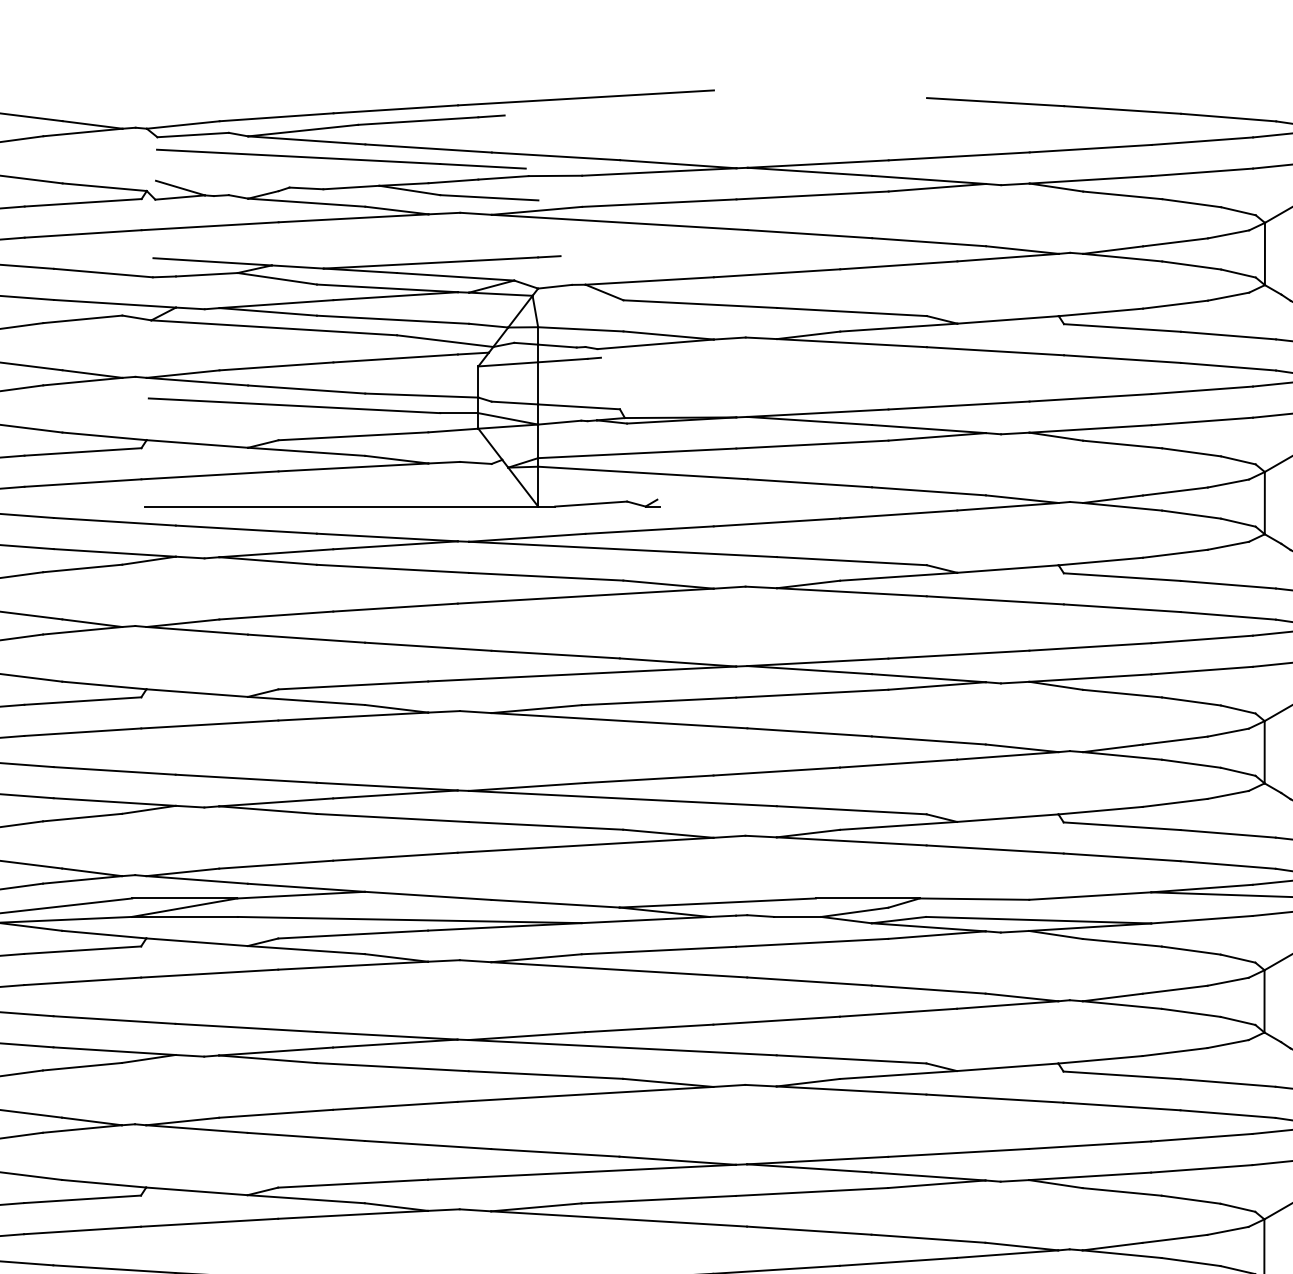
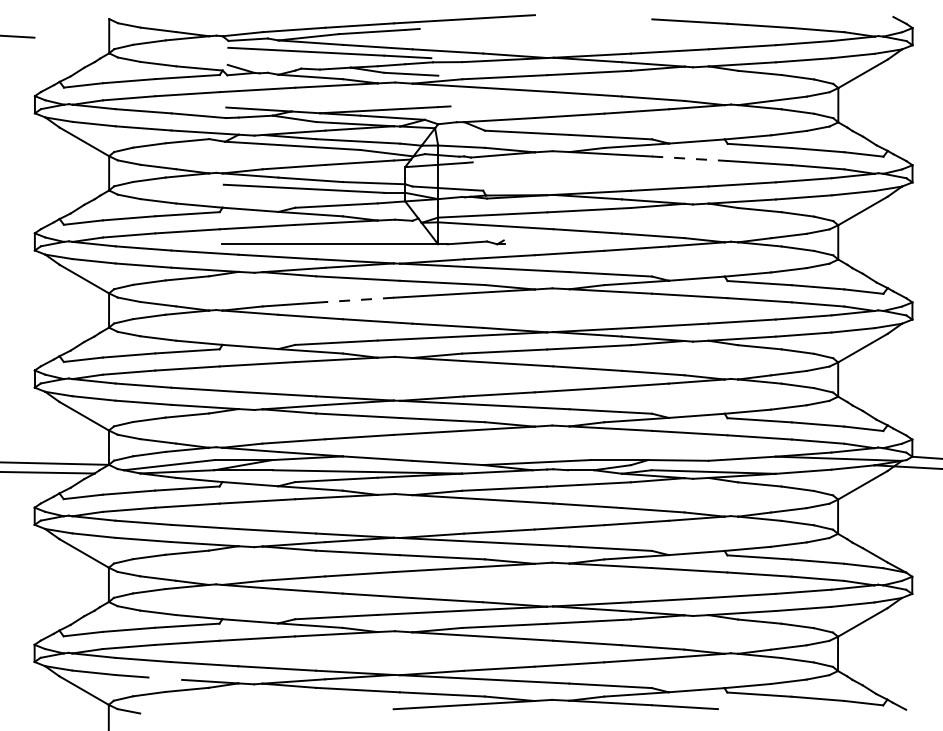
line: (994, 350) -> (689, 158), solid -> dashed
line: (395, 606) -> (359, 299), solid -> dashed

